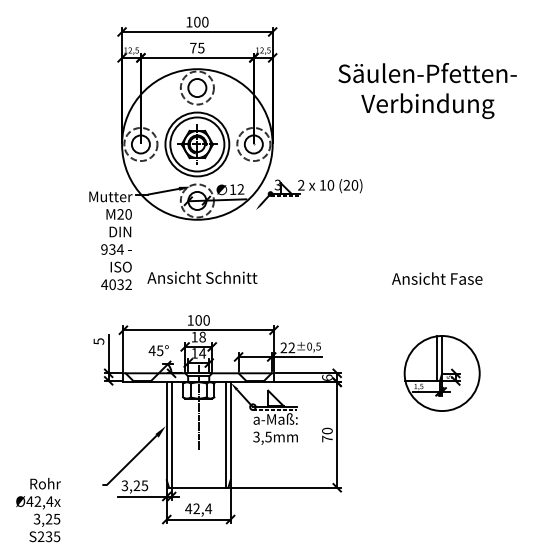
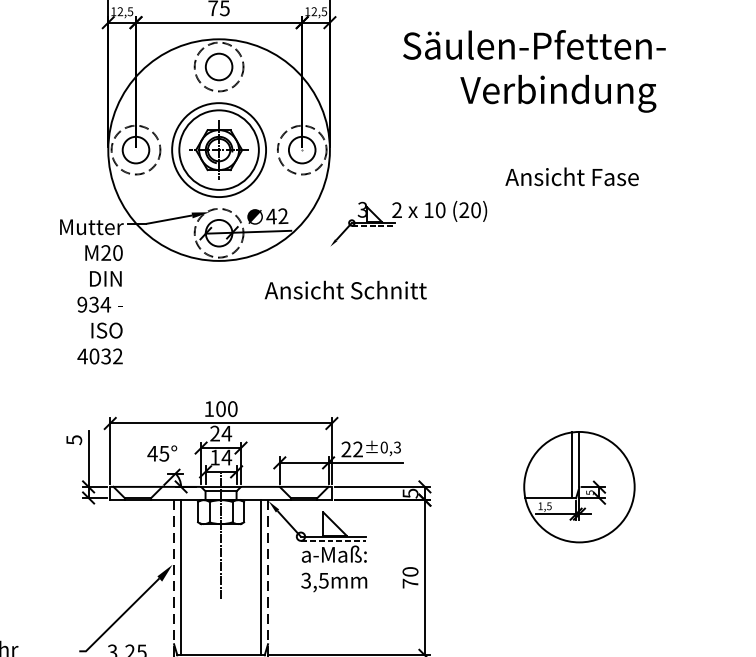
text: (427, 73) -> (534, 45), moved
text: (232, 189) -> (270, 216), 12 -> 42
part: (309, 194) -> (409, 223), moved
text: (202, 277) -> (345, 289), moved
text: (437, 278) -> (572, 176), moved
text: (198, 336) -> (220, 432), 18 -> 24
text: (318, 345) -> (397, 445), ±0,5 -> ±0,3
text: (327, 377) -> (410, 493), 6 -> 5
line: (166, 431) -> (173, 572), solid -> dashed
line: (230, 431) -> (267, 572), solid -> dashed

